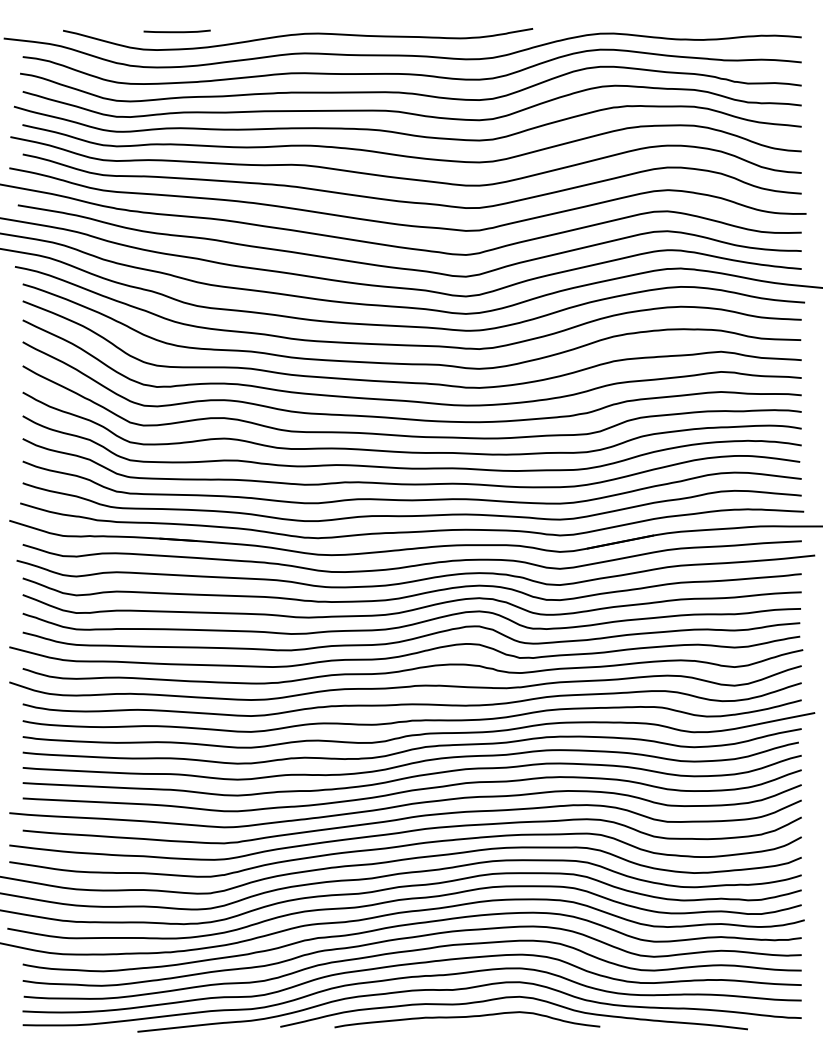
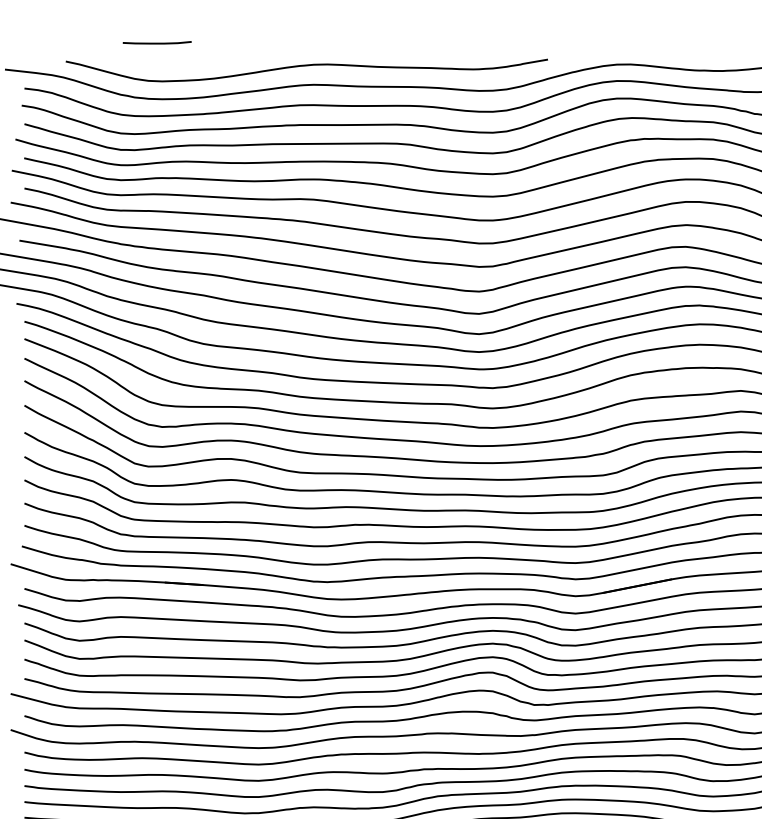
curve: (176, 31) -> (156, 42), moved

